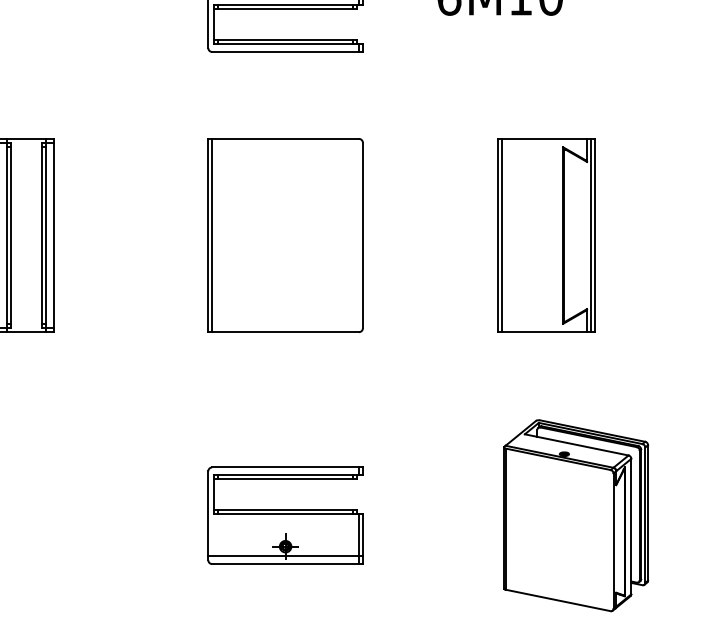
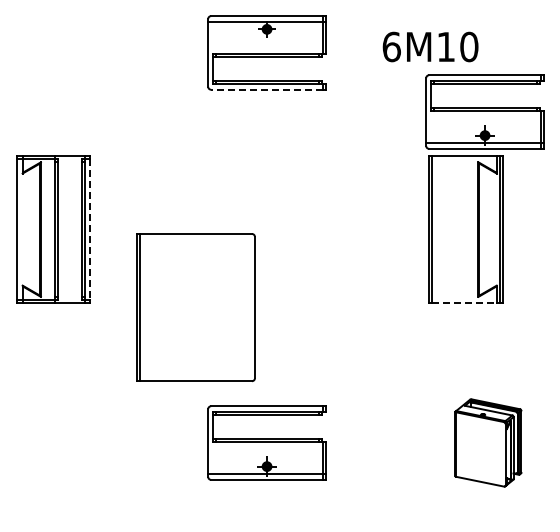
line: (286, 51) -> (267, 89), solid -> dashed
part: (571, 80) -> (484, 111), added
line: (53, 235) -> (90, 229), solid -> dashed
part: (284, 235) -> (195, 307), moved
line: (544, 332) -> (464, 303), solid -> dashed
part: (576, 515) -> (488, 442), size x0.6

